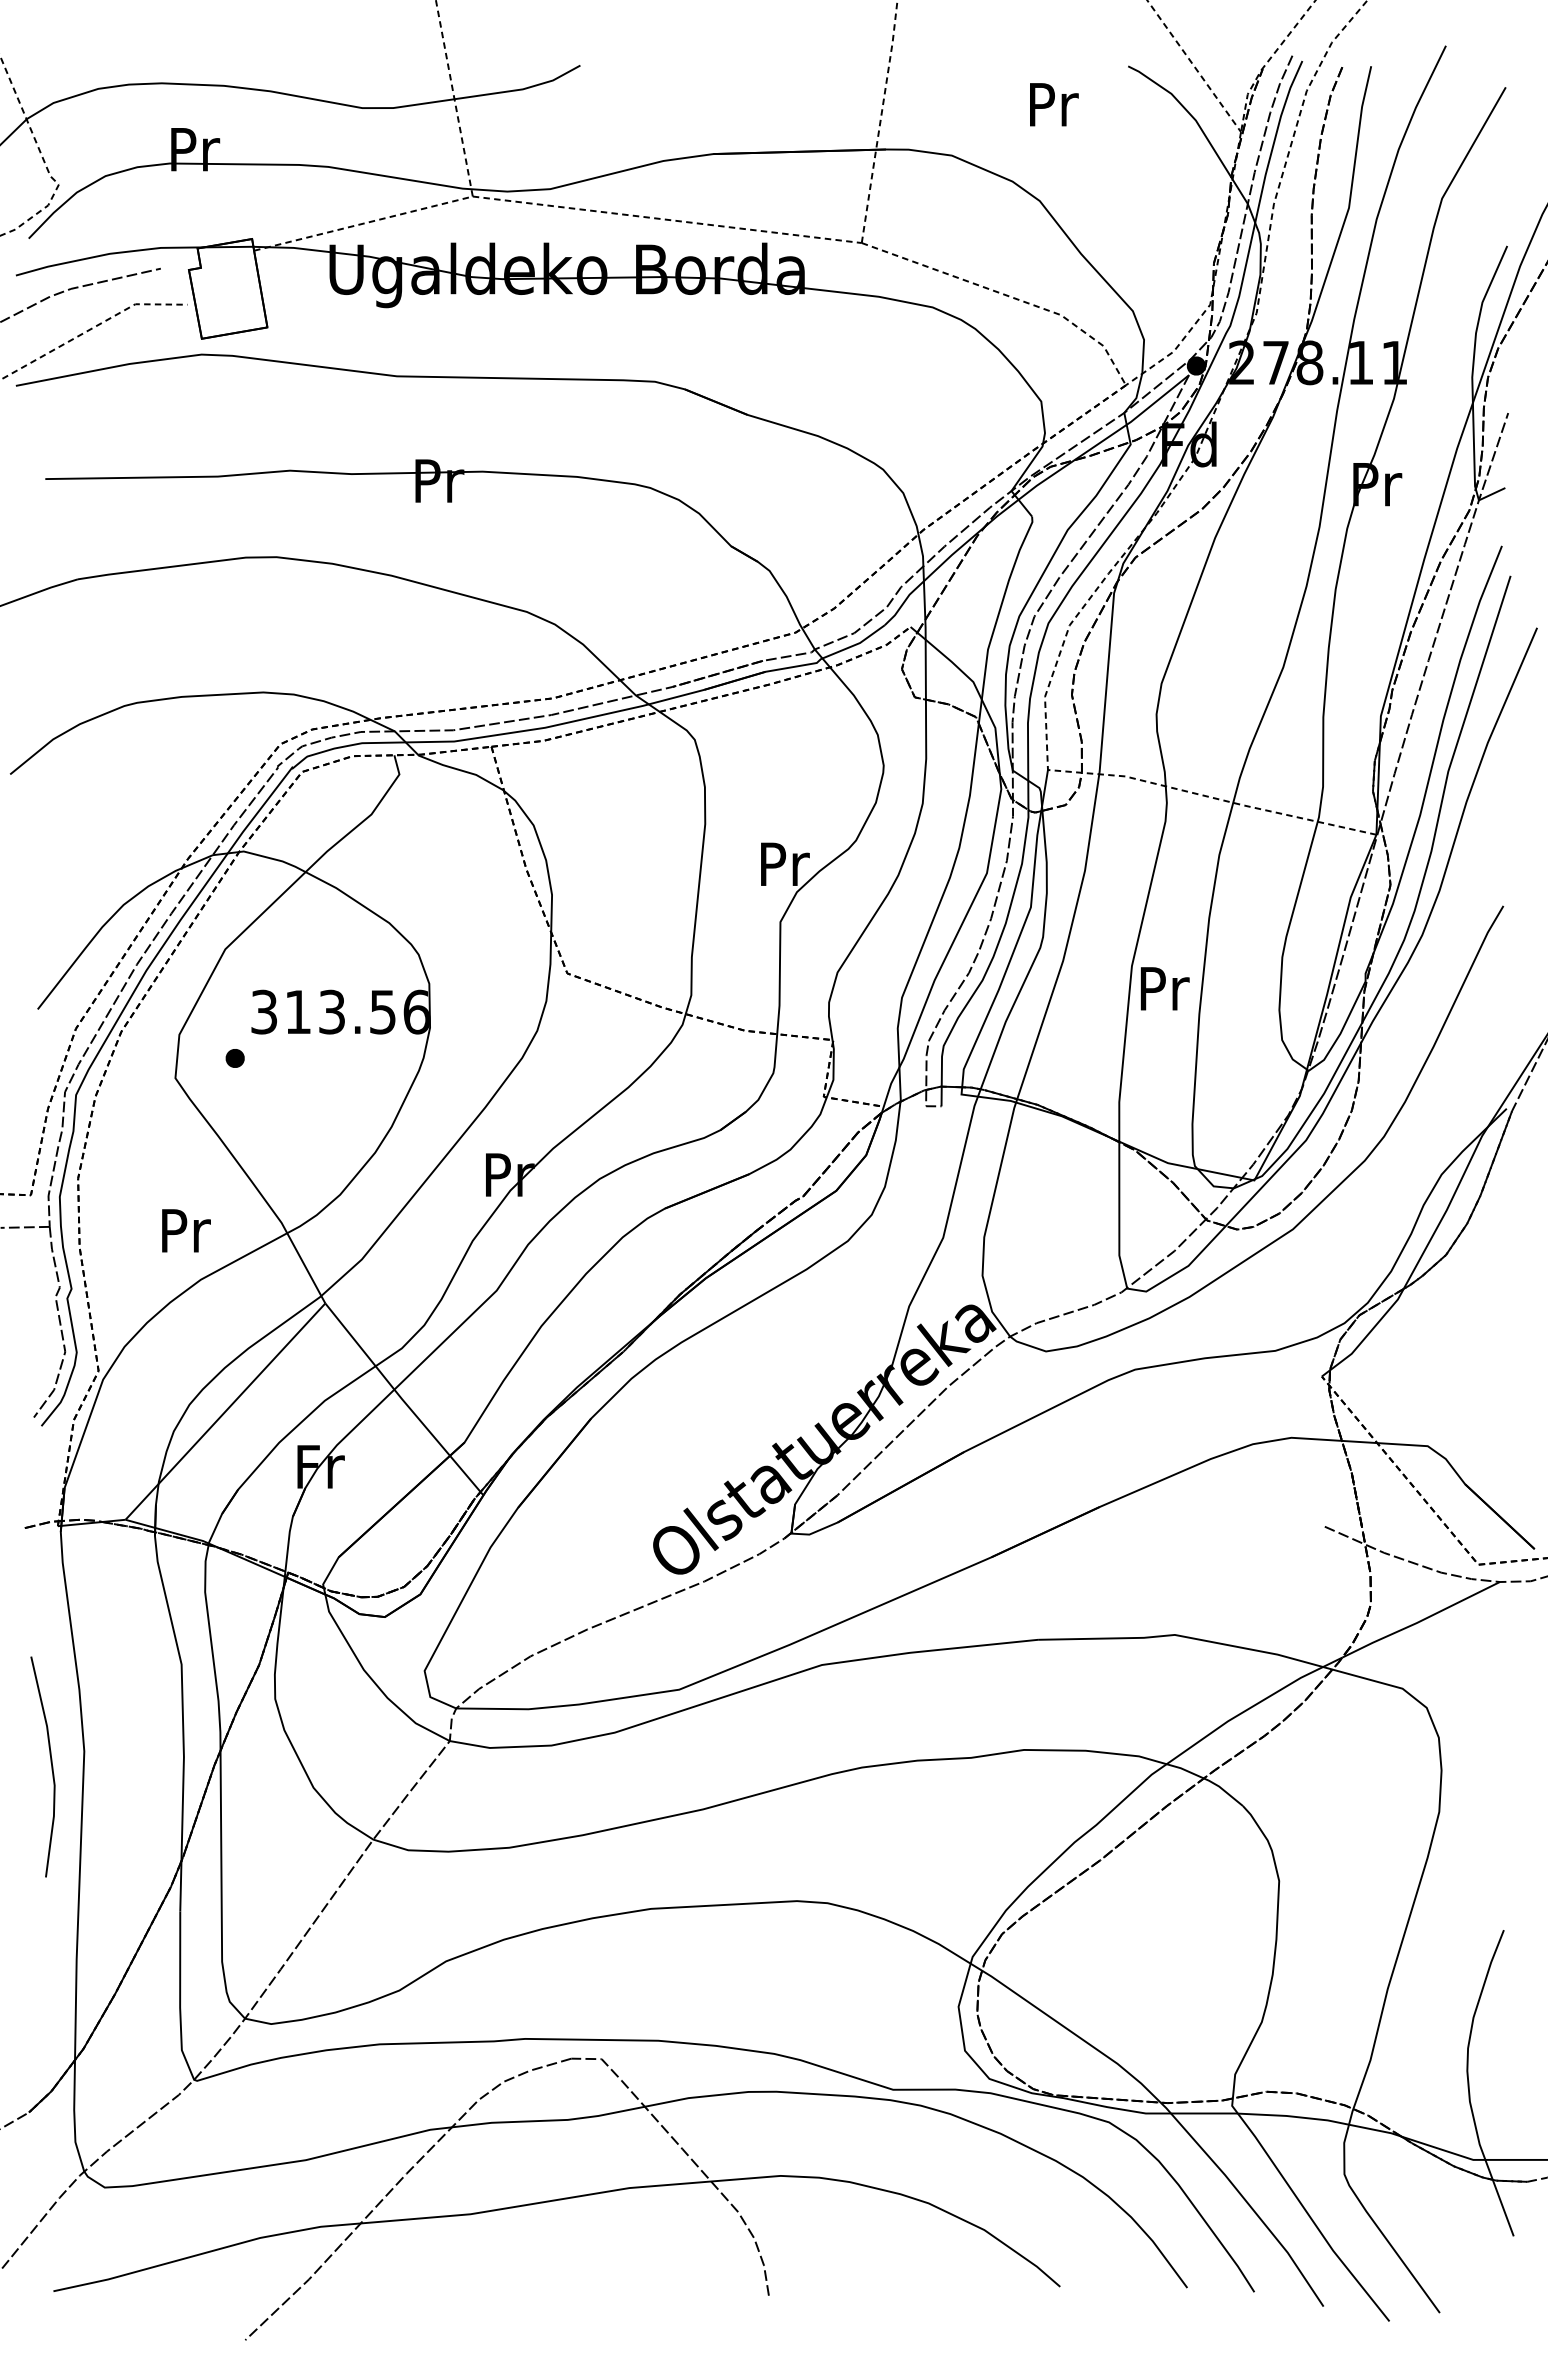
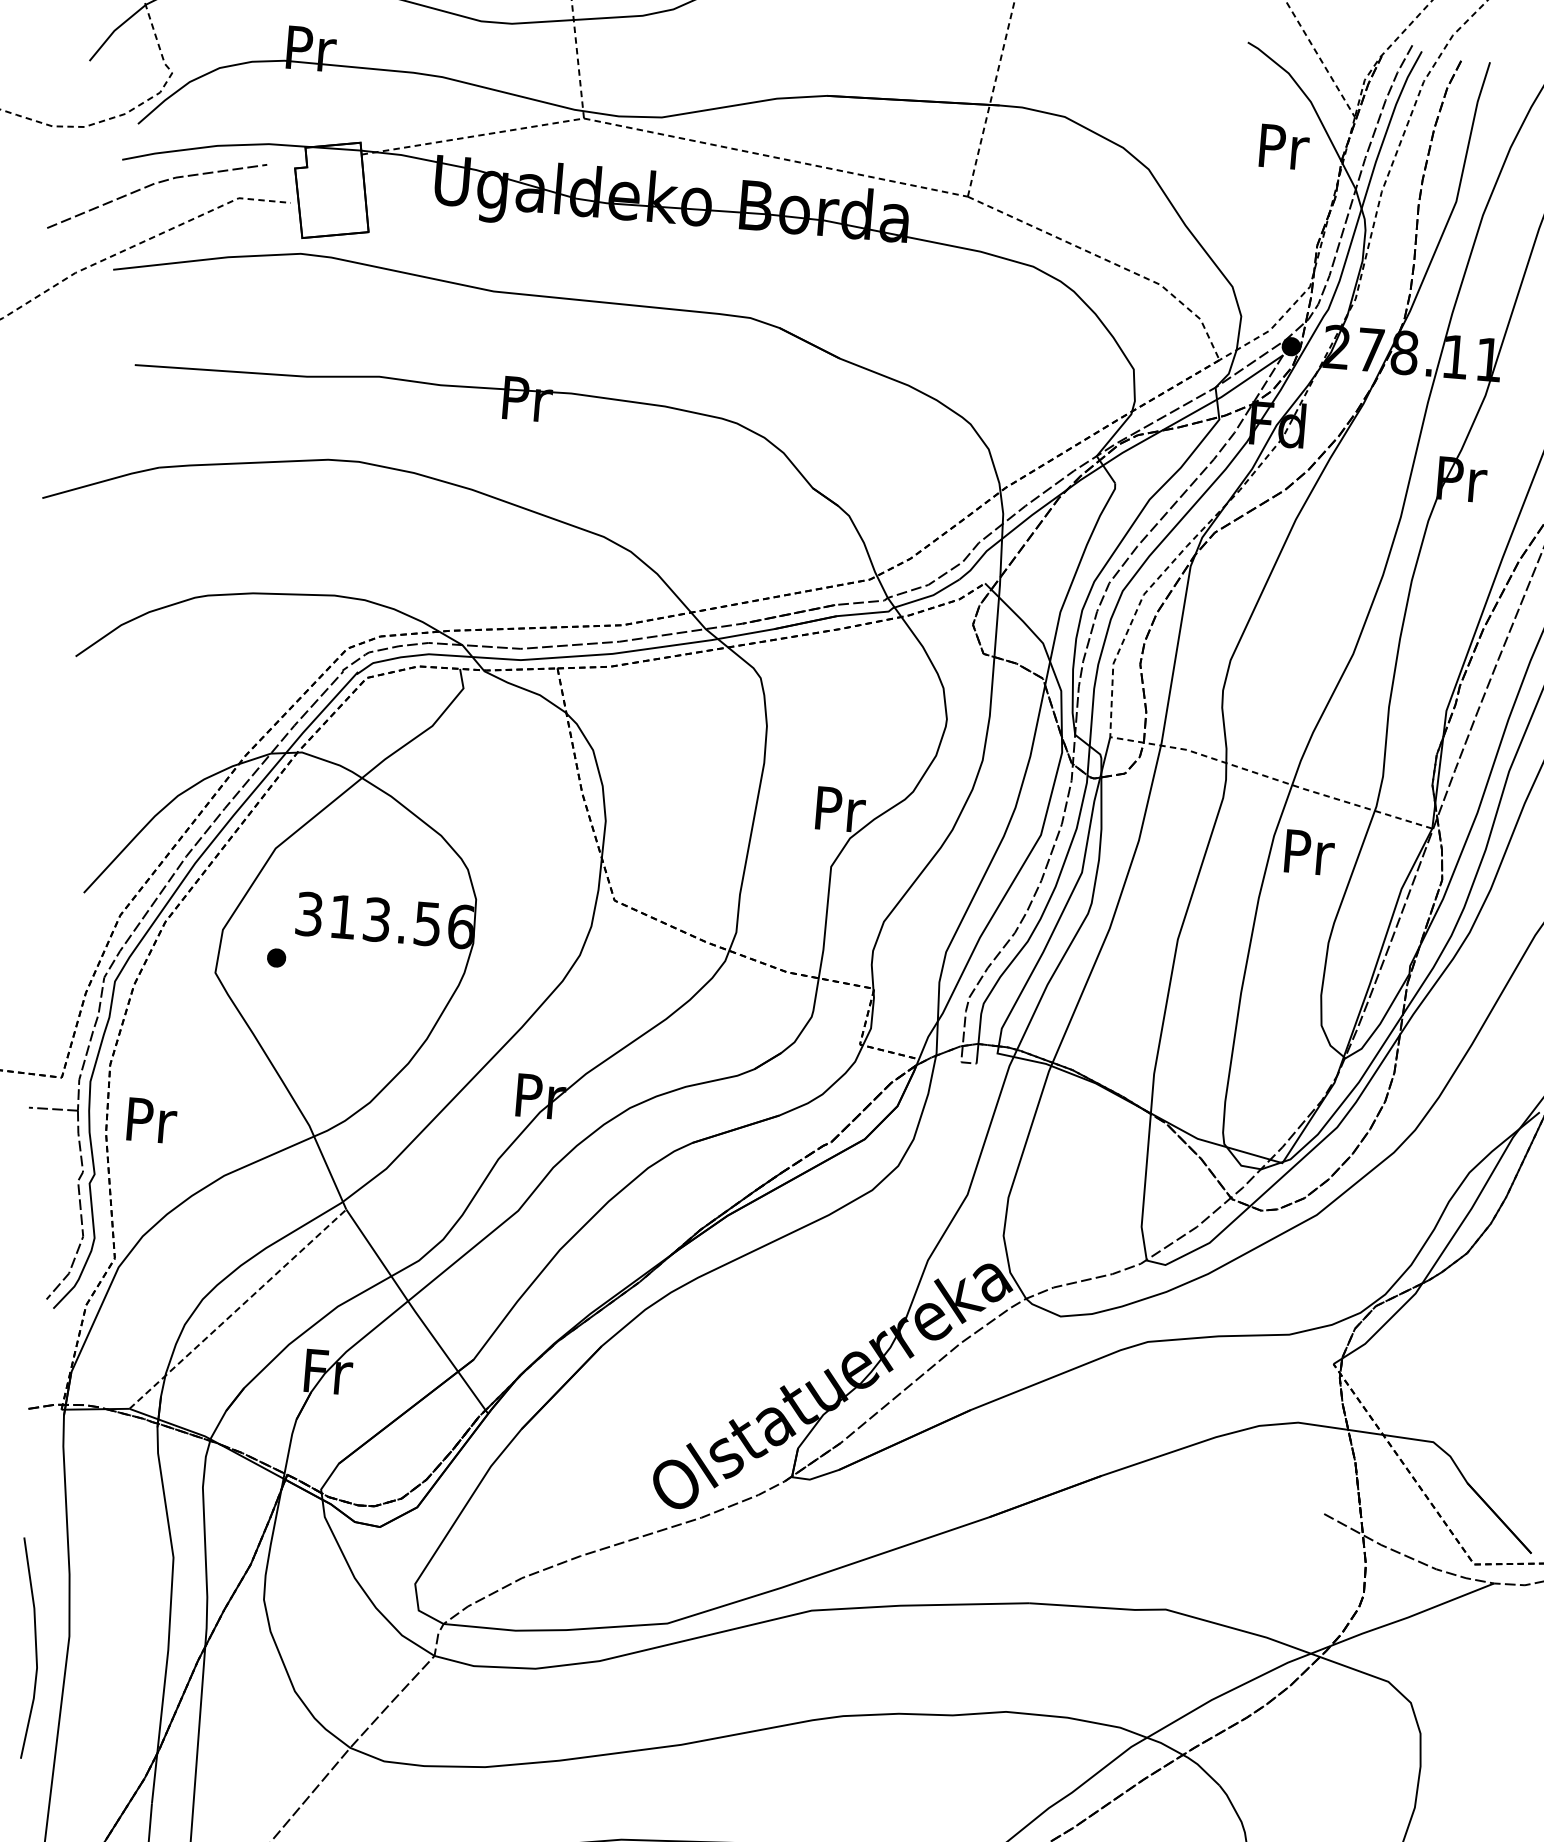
text: (1054, 104) -> (1284, 146), moved
text: (1165, 988) -> (1310, 852), moved
text: (186, 1230) -> (152, 1120), moved
line: (225, 1412) -> (237, 1310), solid -> dashed

